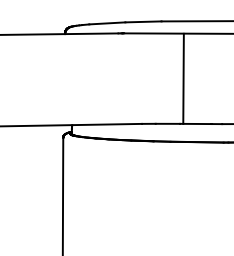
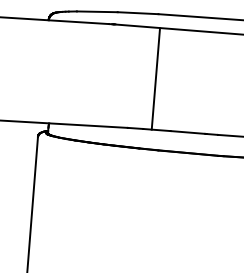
line: (183, 78) -> (155, 78), moved

